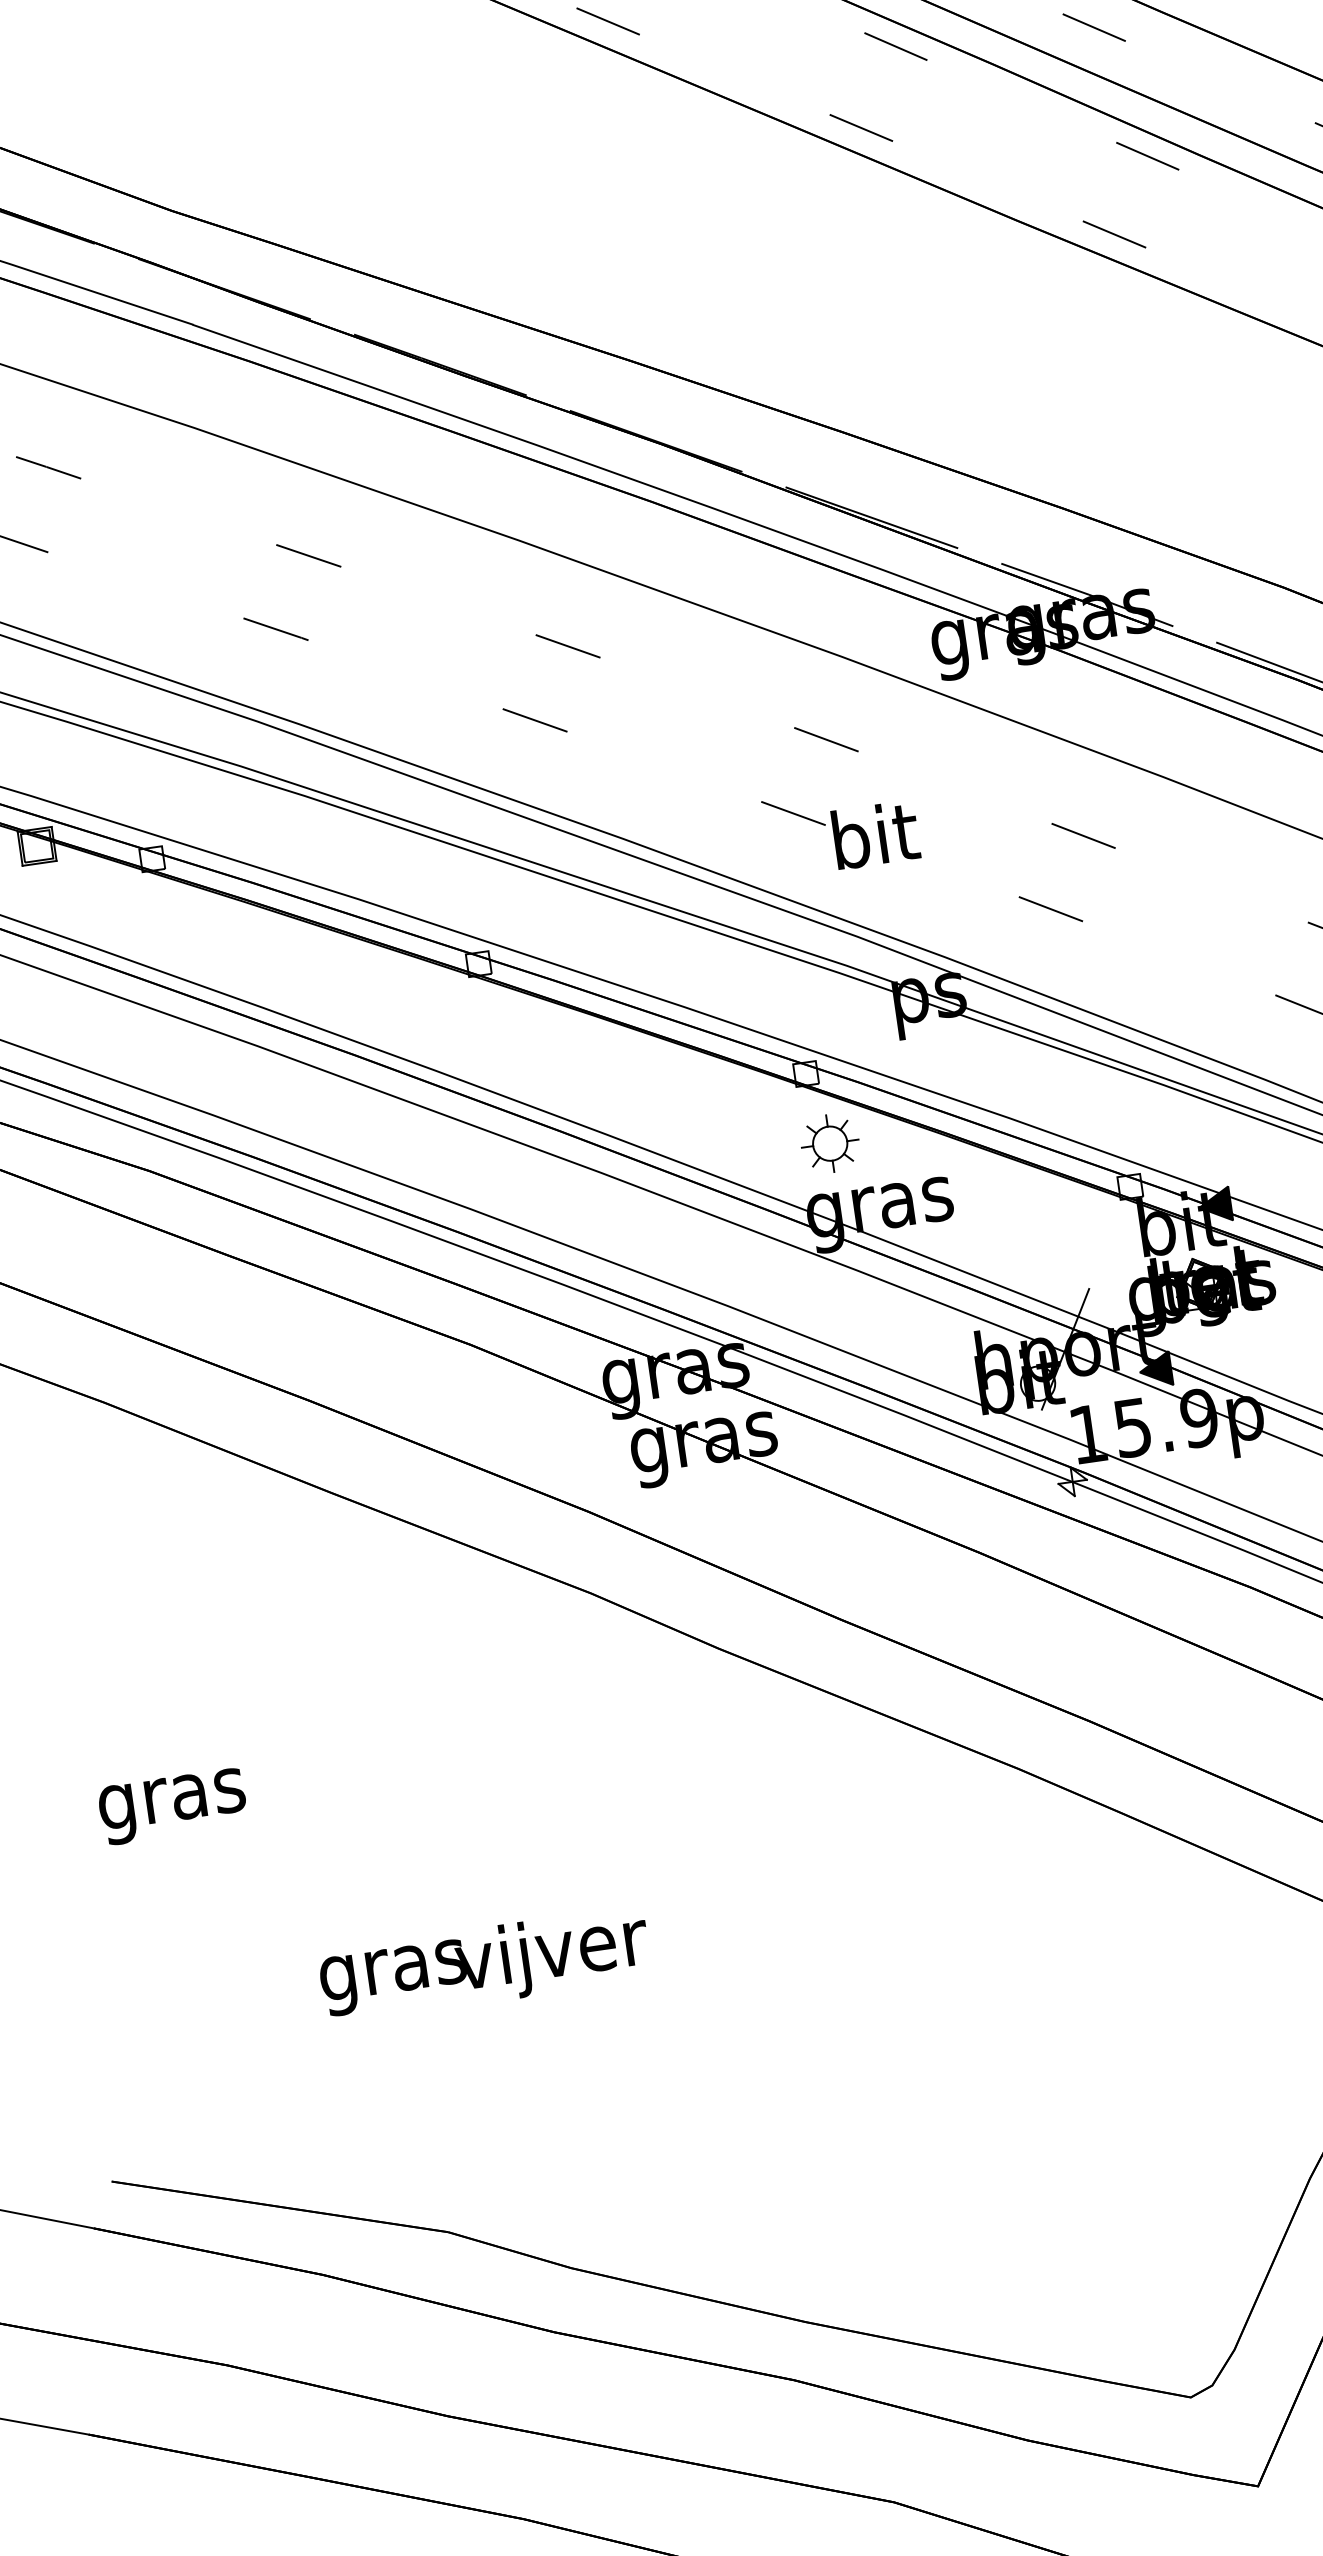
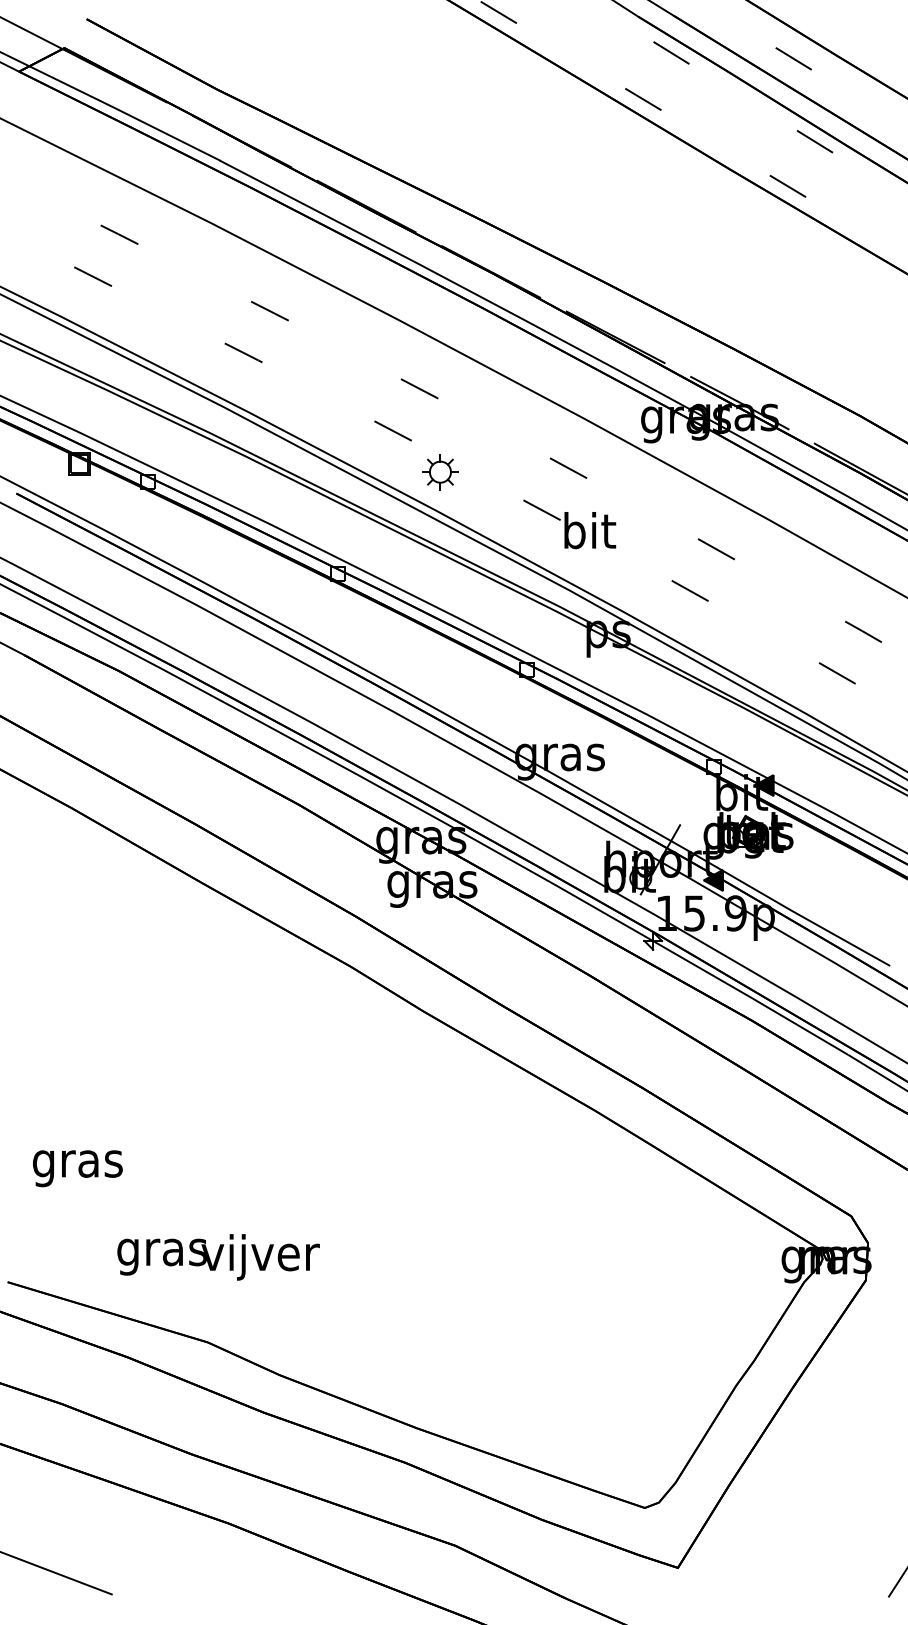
part: (830, 1144) -> (440, 472), moved
text: (172, 1806) -> (77, 1168), moved
text: (484, 1965) -> (218, 1257), moved

